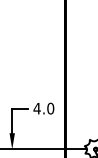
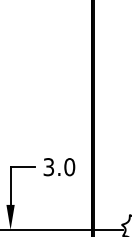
text: (36, 108) -> (47, 166), 4.0 -> 3.0

